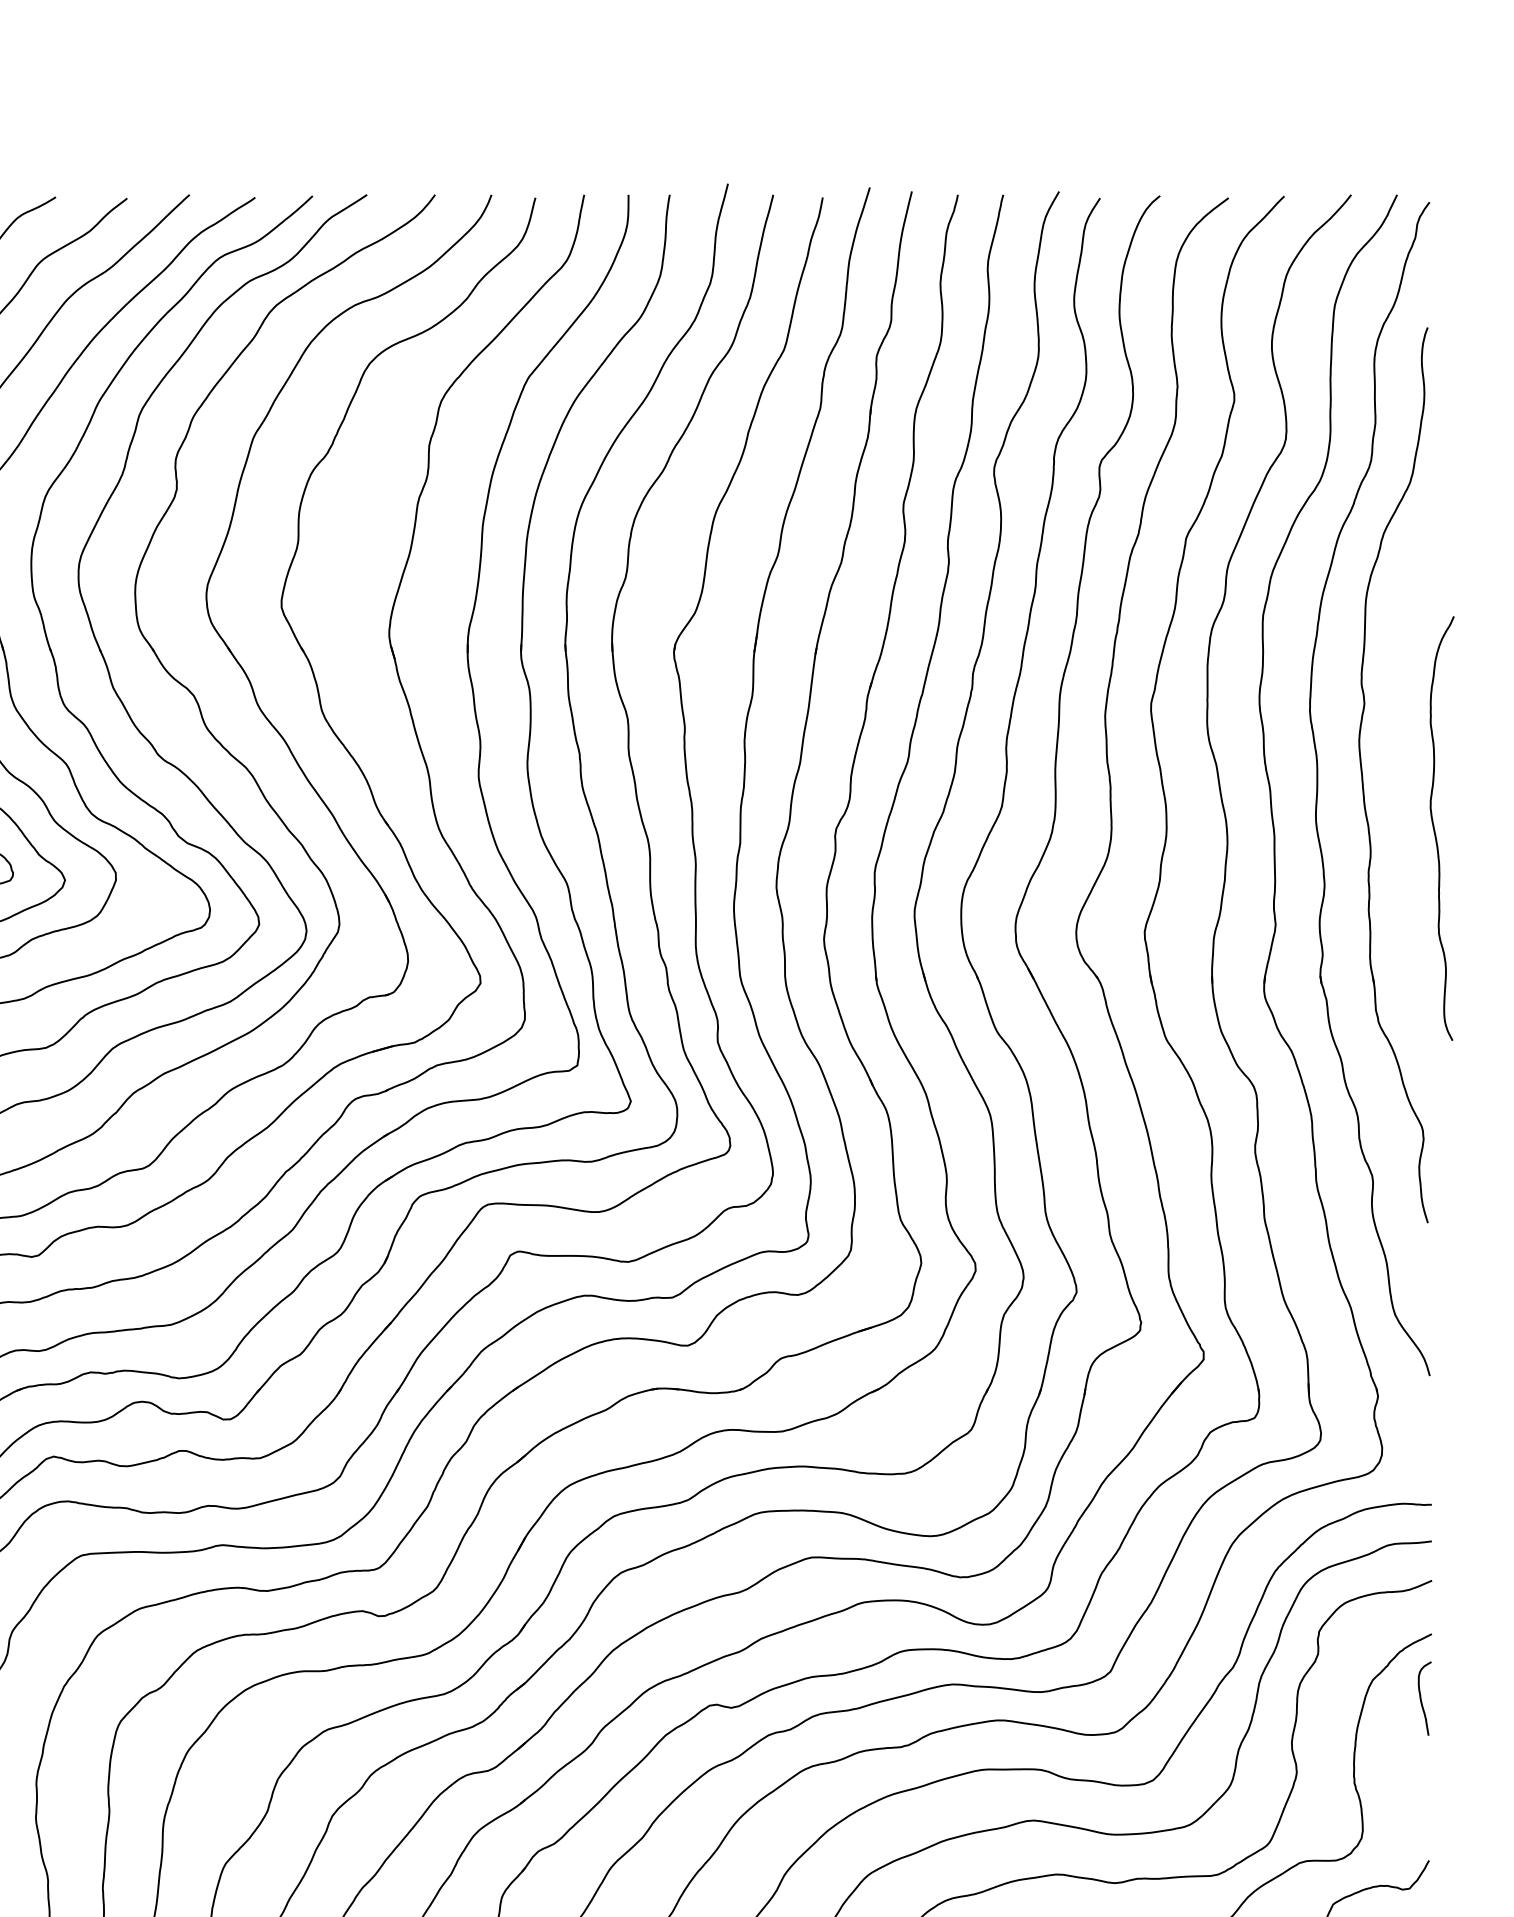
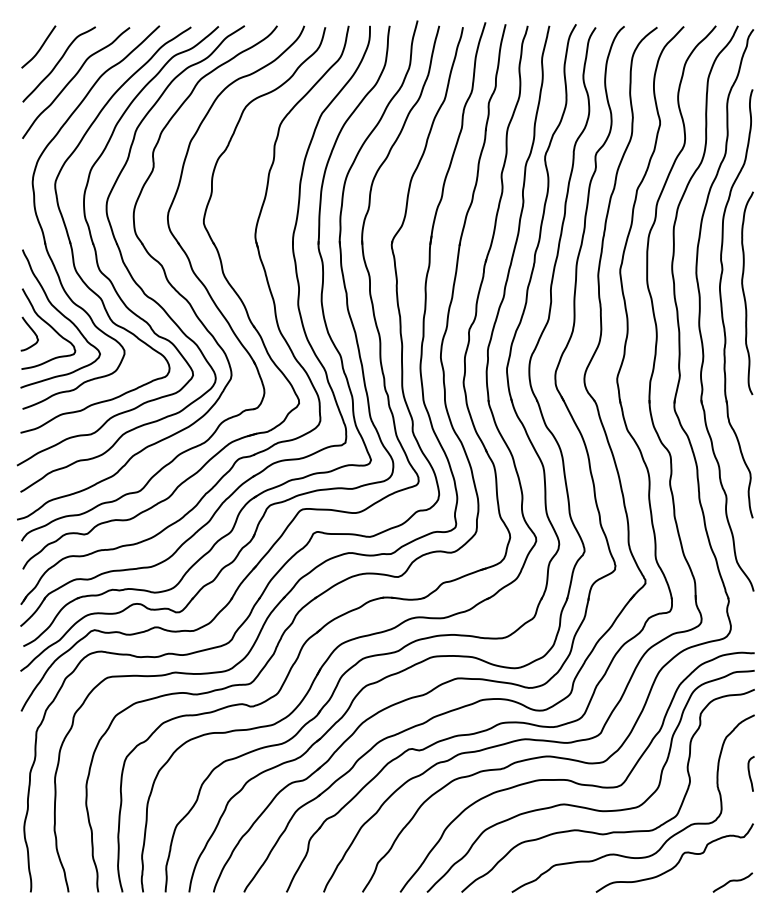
curve: (1435, 826) -> (744, 292), moved
curve: (1423, 1697) -> (750, 773), moved

